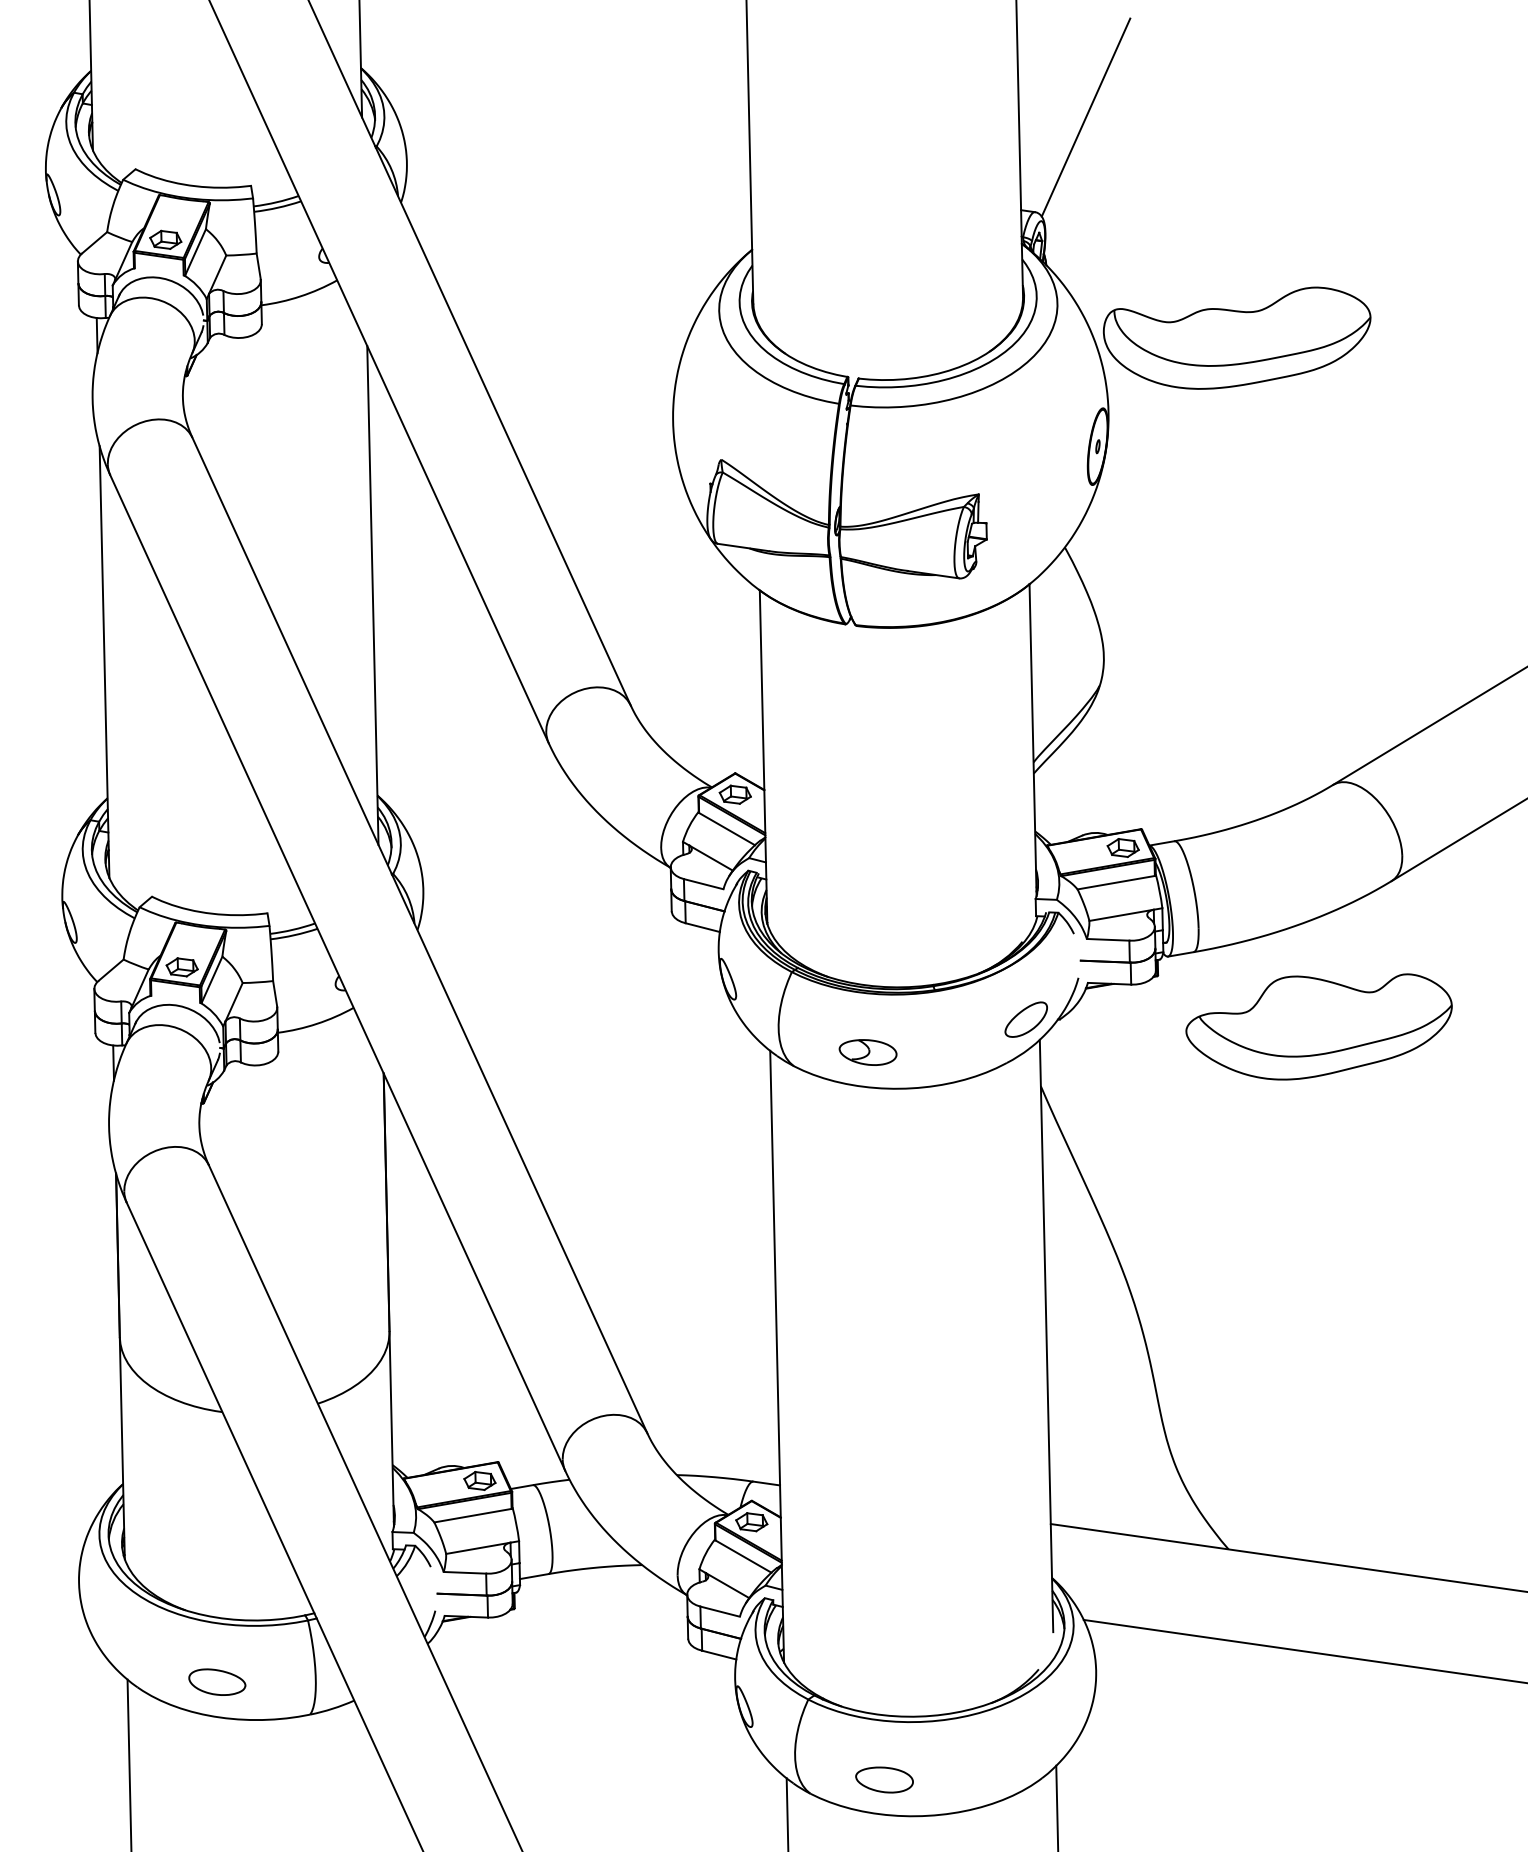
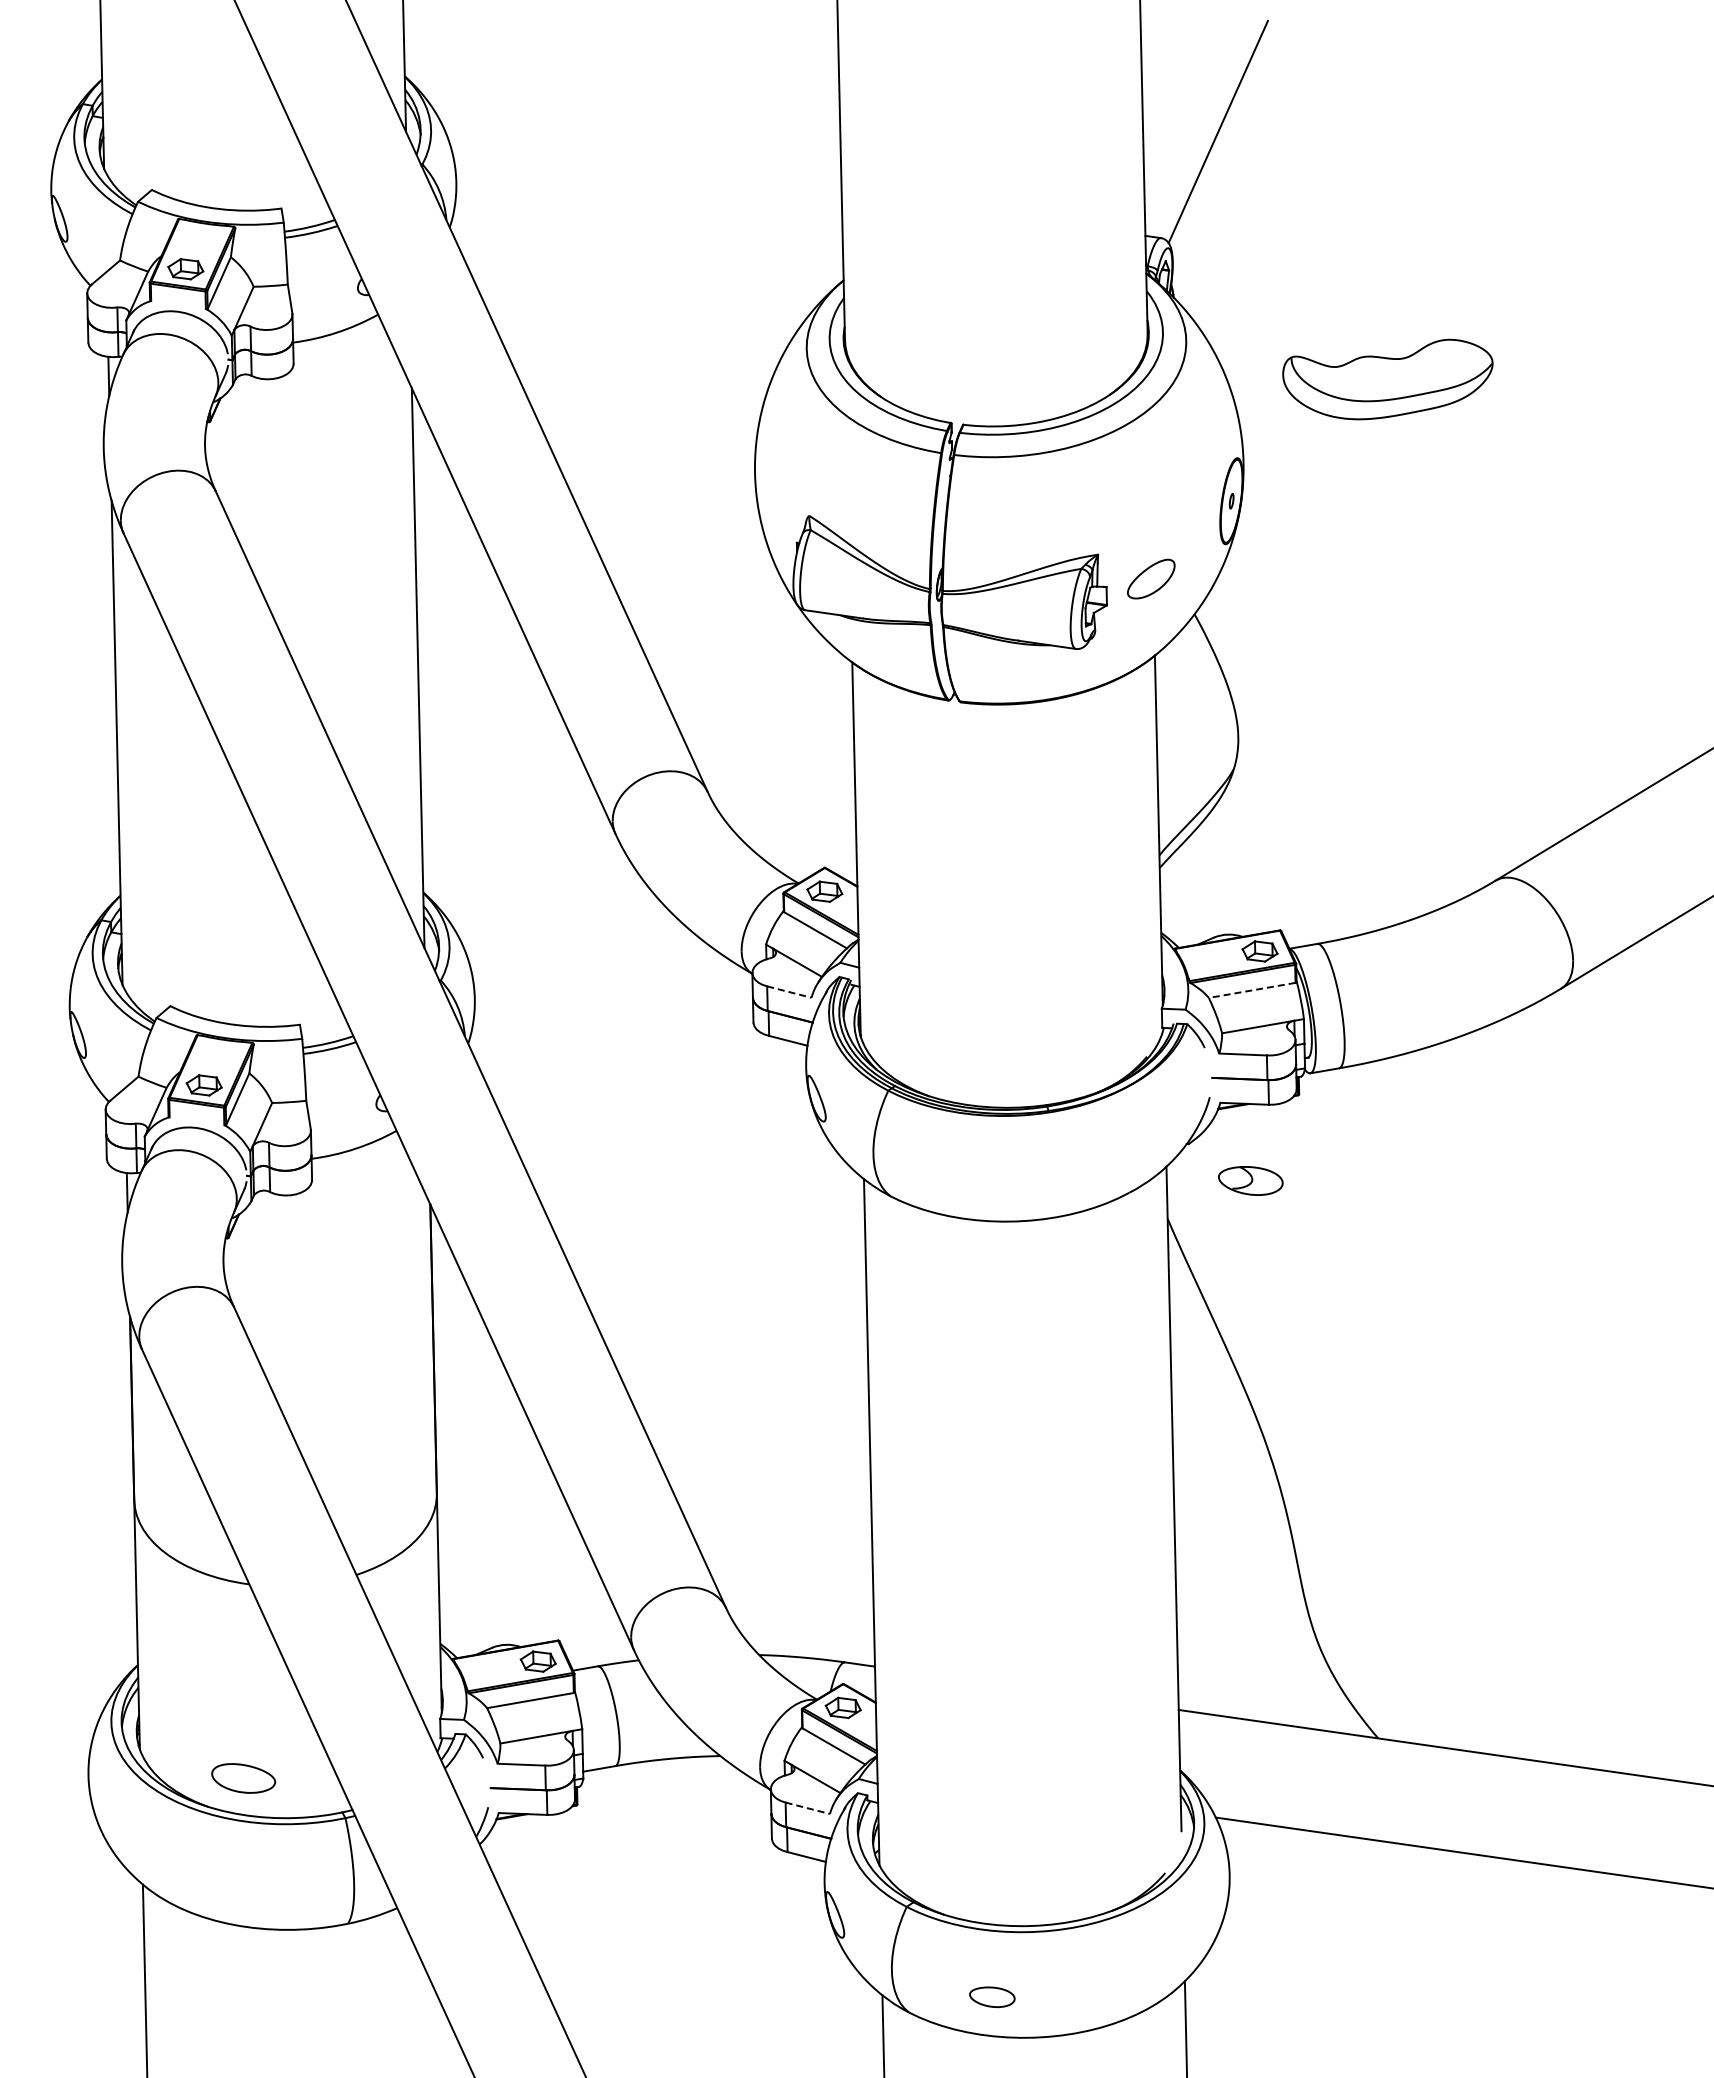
part: (1236, 338) -> (1387, 379), size x0.7
line: (1116, 882) -> (1252, 990), solid -> dashed
line: (703, 884) -> (789, 992), solid -> dashed
part: (1026, 1019) -> (1151, 578), moved
part: (1318, 1027) -> (1479, 1152), removed
part: (867, 1052) -> (1250, 1180), moved
line: (719, 1611) -> (807, 1808), solid -> dashed
part: (217, 1682) -> (243, 1778), moved
part: (884, 1780) -> (992, 1997), size x0.7

